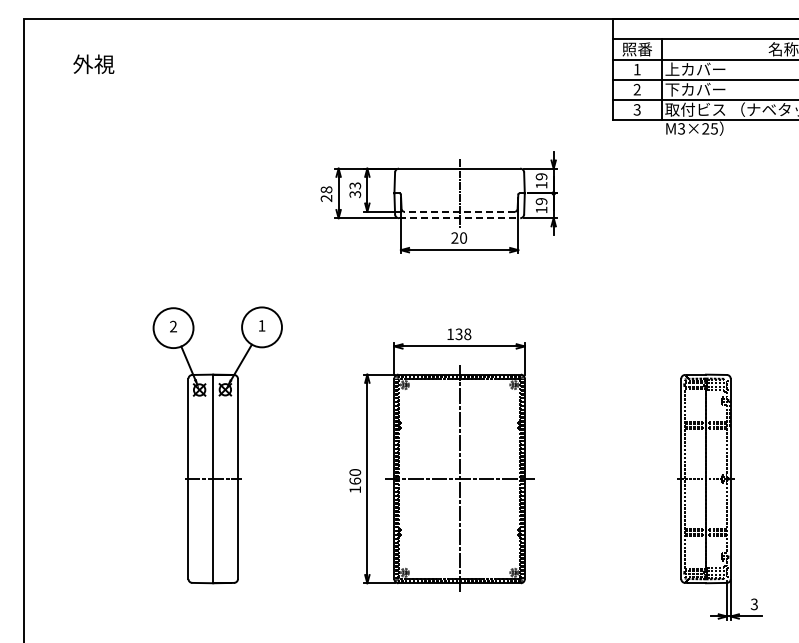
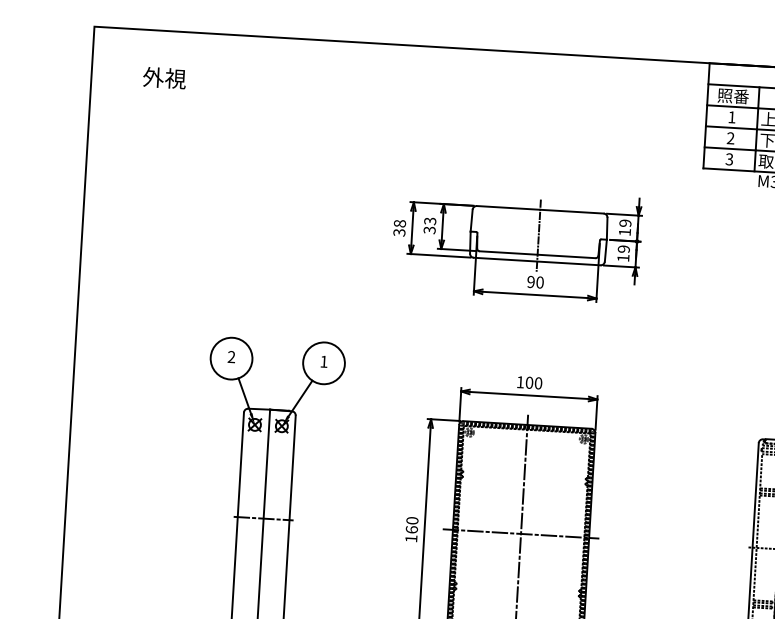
text: (326, 198) -> (399, 232), 28 -> 38
line: (459, 211) -> (537, 254), dashed -> solid
line: (459, 218) -> (537, 261), dashed -> solid
text: (454, 238) -> (530, 282), 20 -> 90
text: (463, 333) -> (534, 382), 138 -> 100

